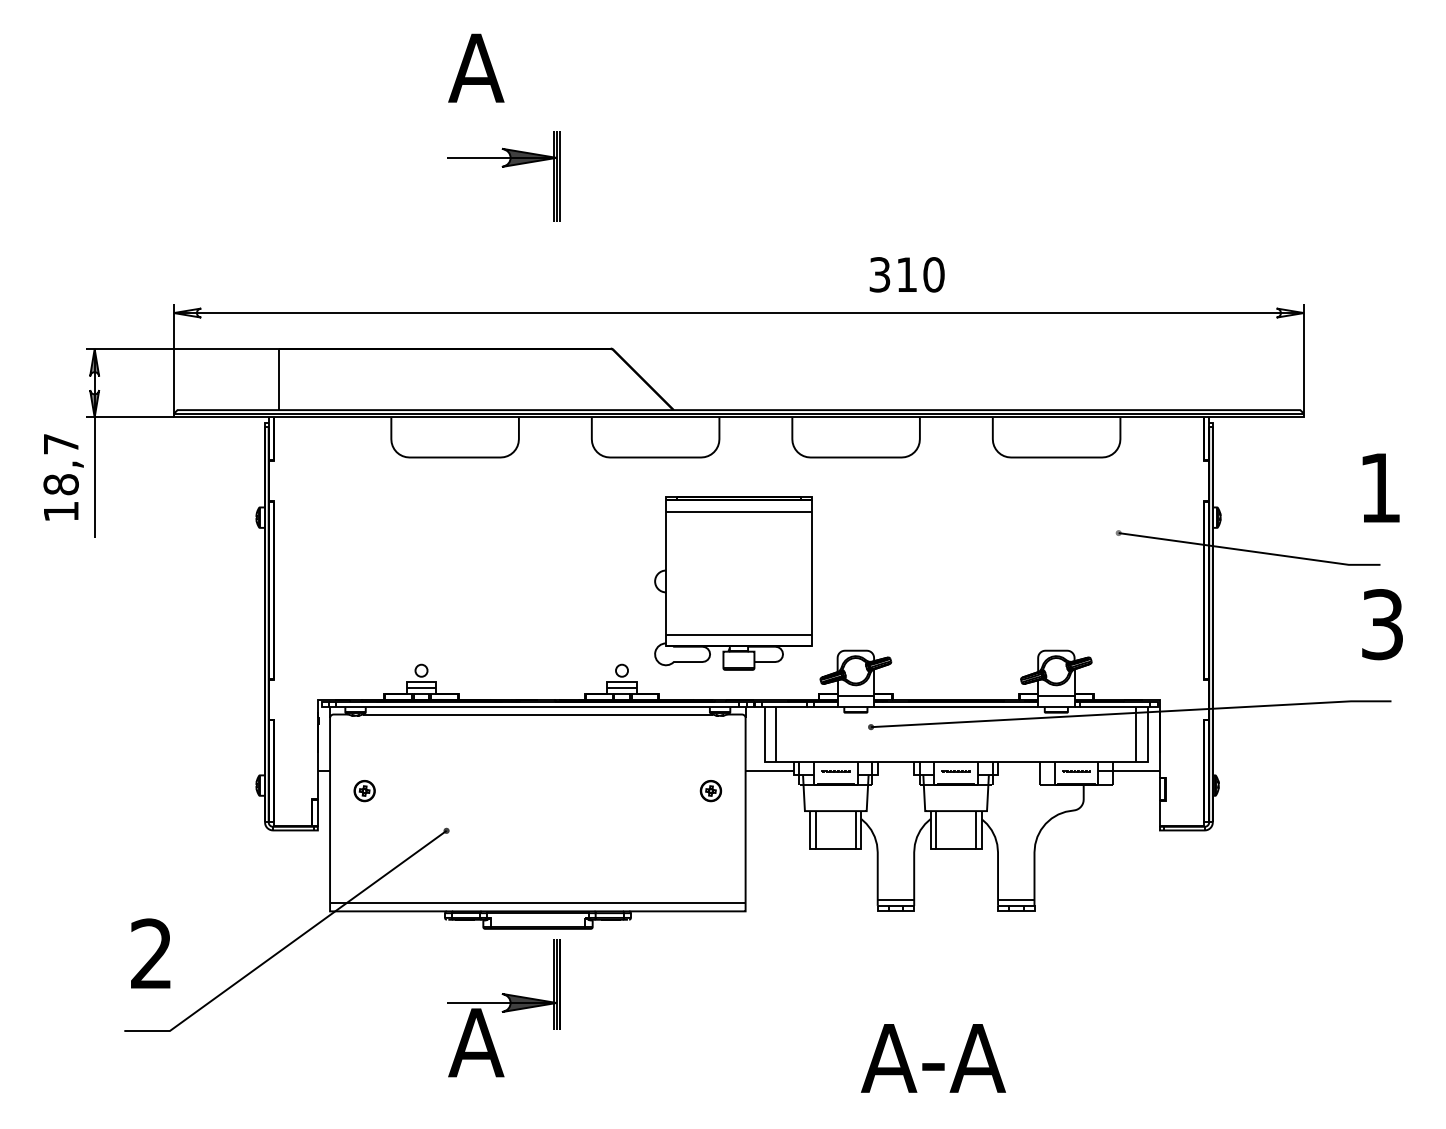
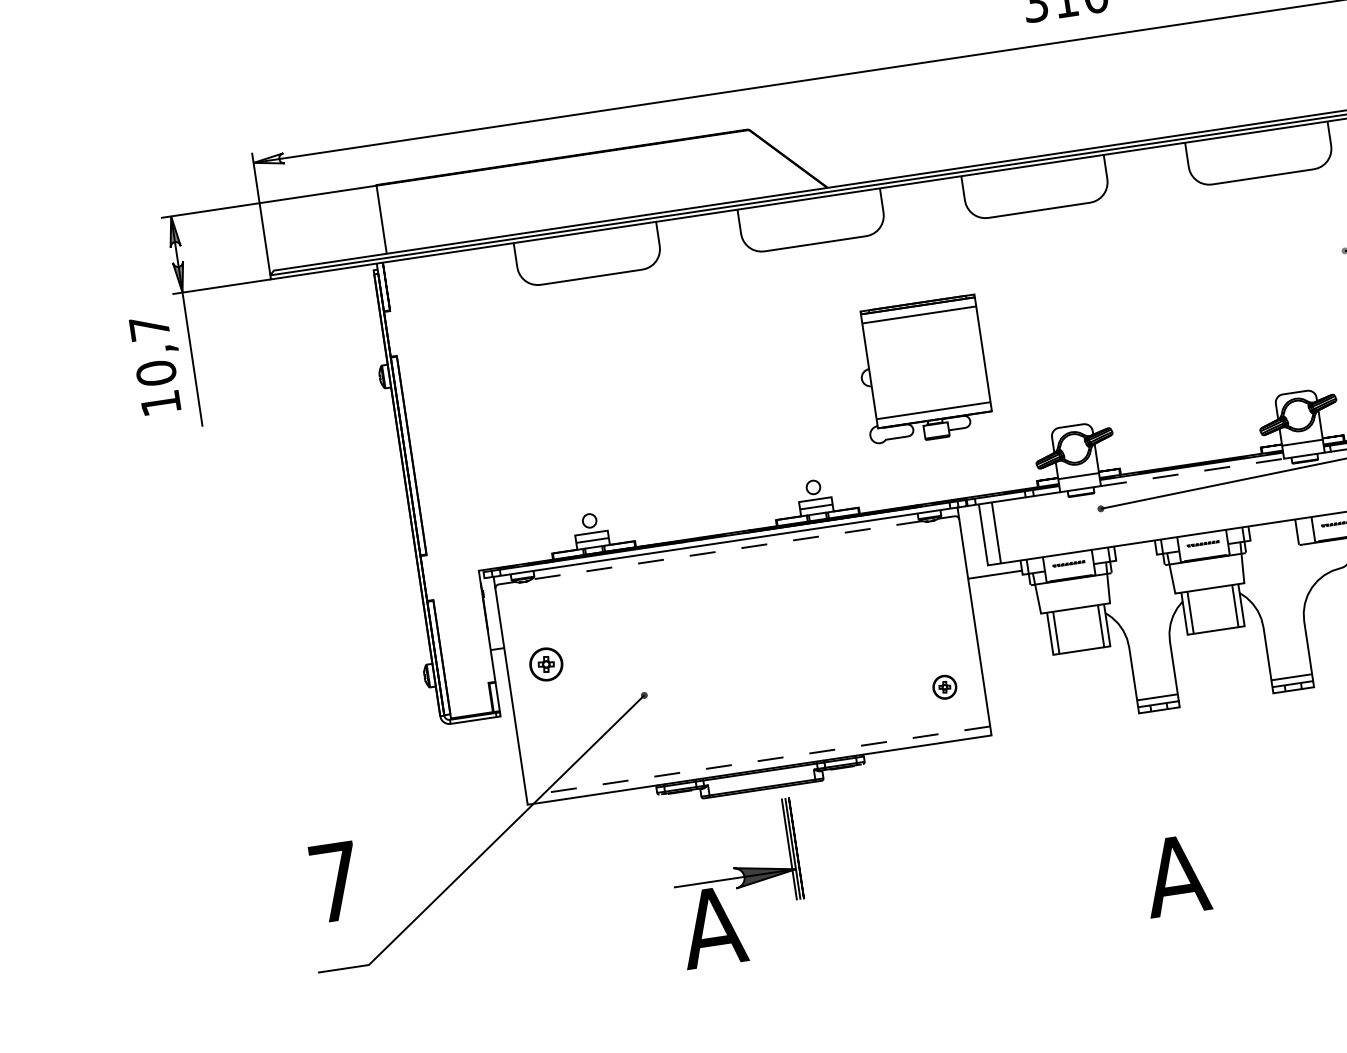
text: (60, 484) -> (155, 373), 18,7 -> 10,7
part: (733, 583) -> (923, 371), size x0.7
line: (956, 707) -> (1192, 472), solid -> dashed
line: (537, 714) -> (726, 550), solid -> dashed
part: (364, 791) -> (546, 665), size x1.4
part: (710, 791) -> (944, 687), moved
line: (537, 903) -> (757, 761), solid -> dashed
text: (151, 953) -> (335, 881), 2 -> 7
text: (963, 1058) -> (1259, 863), A-A -> A

